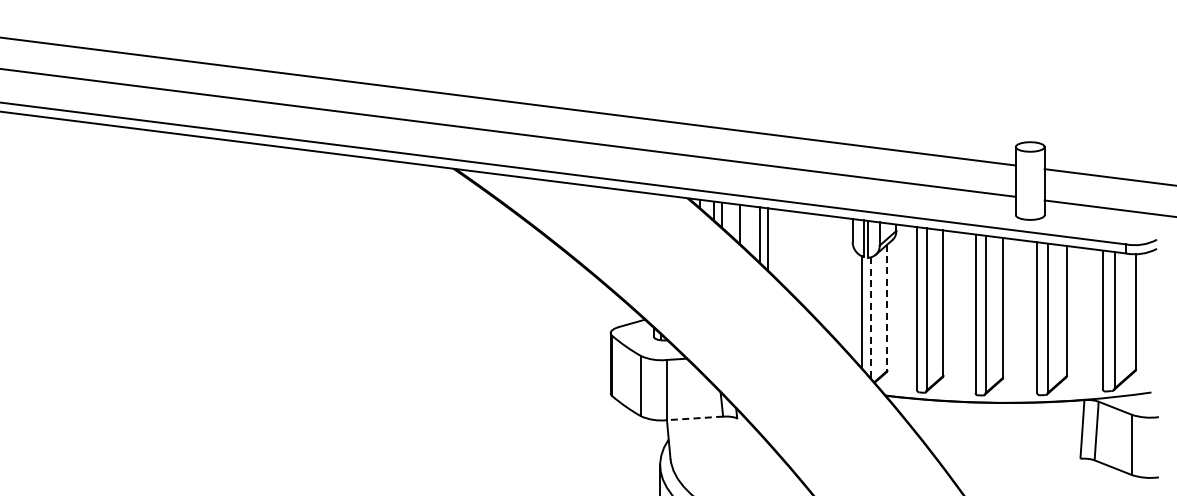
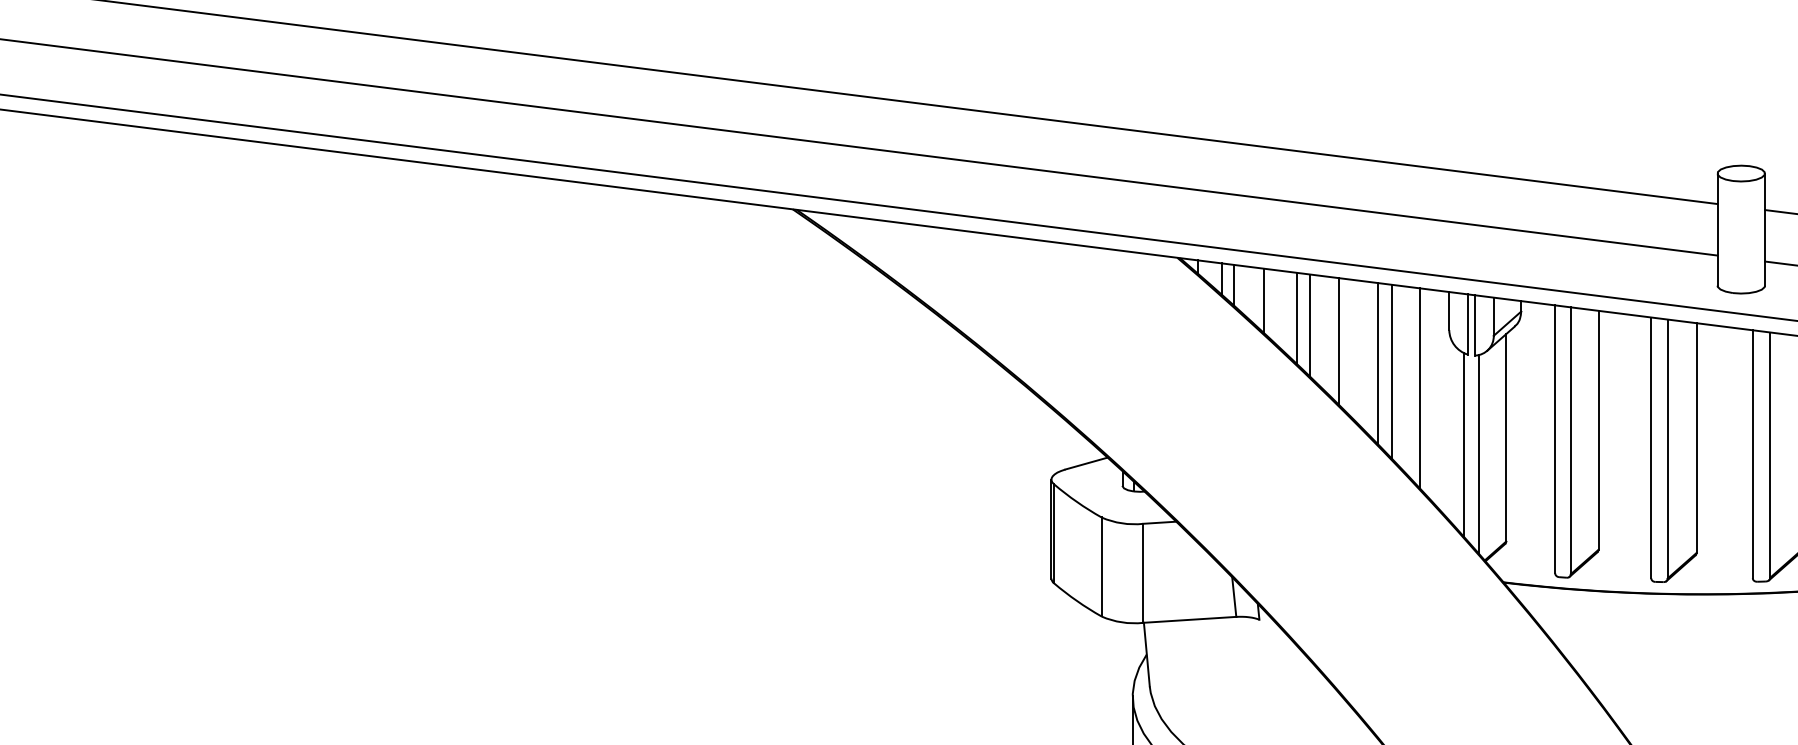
line: (785, 248) -> (1338, 340), added
line: (809, 262) -> (1378, 363), added
line: (817, 267) -> (1391, 371), added
line: (834, 277) -> (1419, 388), added
line: (887, 308) -> (1506, 439), dashed -> solid
line: (870, 317) -> (1478, 453), dashed -> solid
line: (694, 418) -> (1189, 620), dashed -> solid

